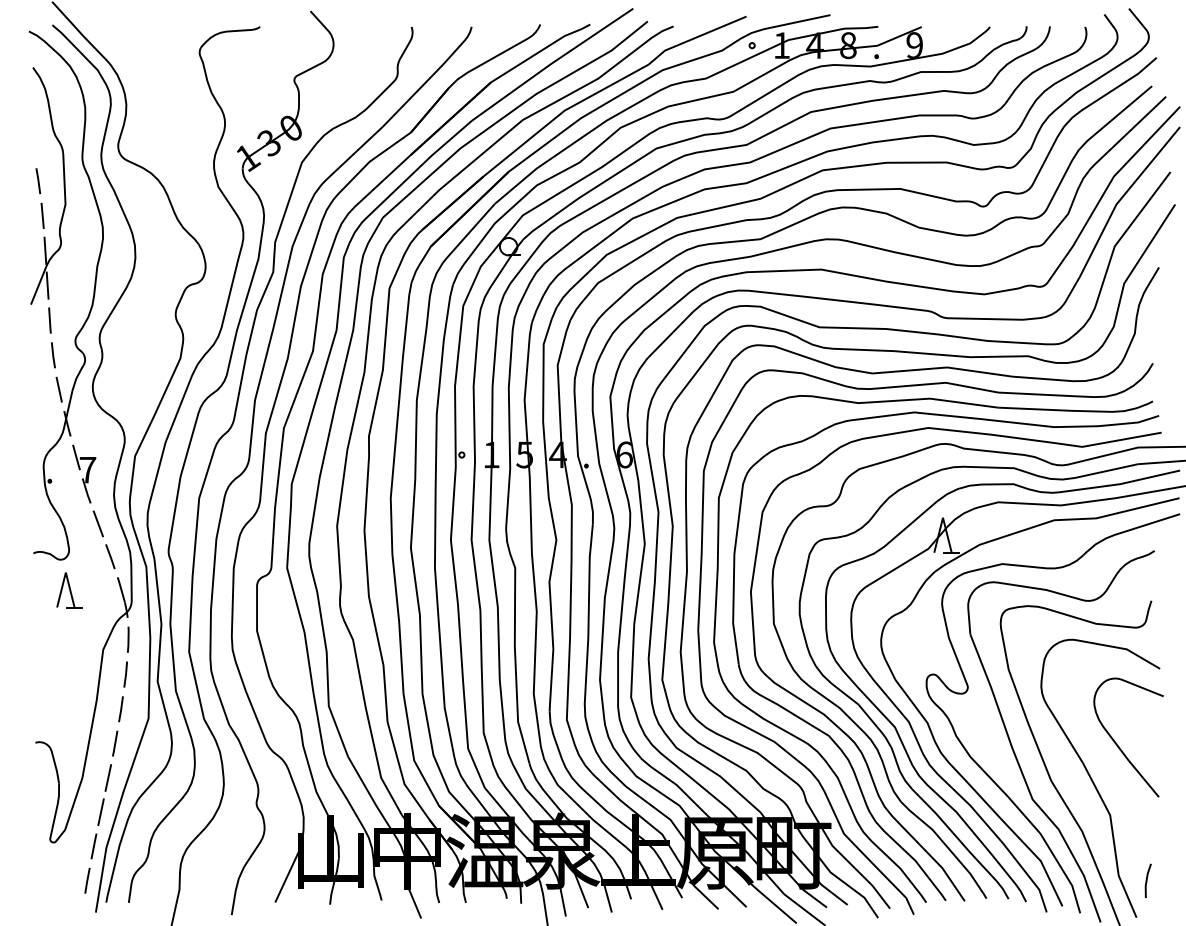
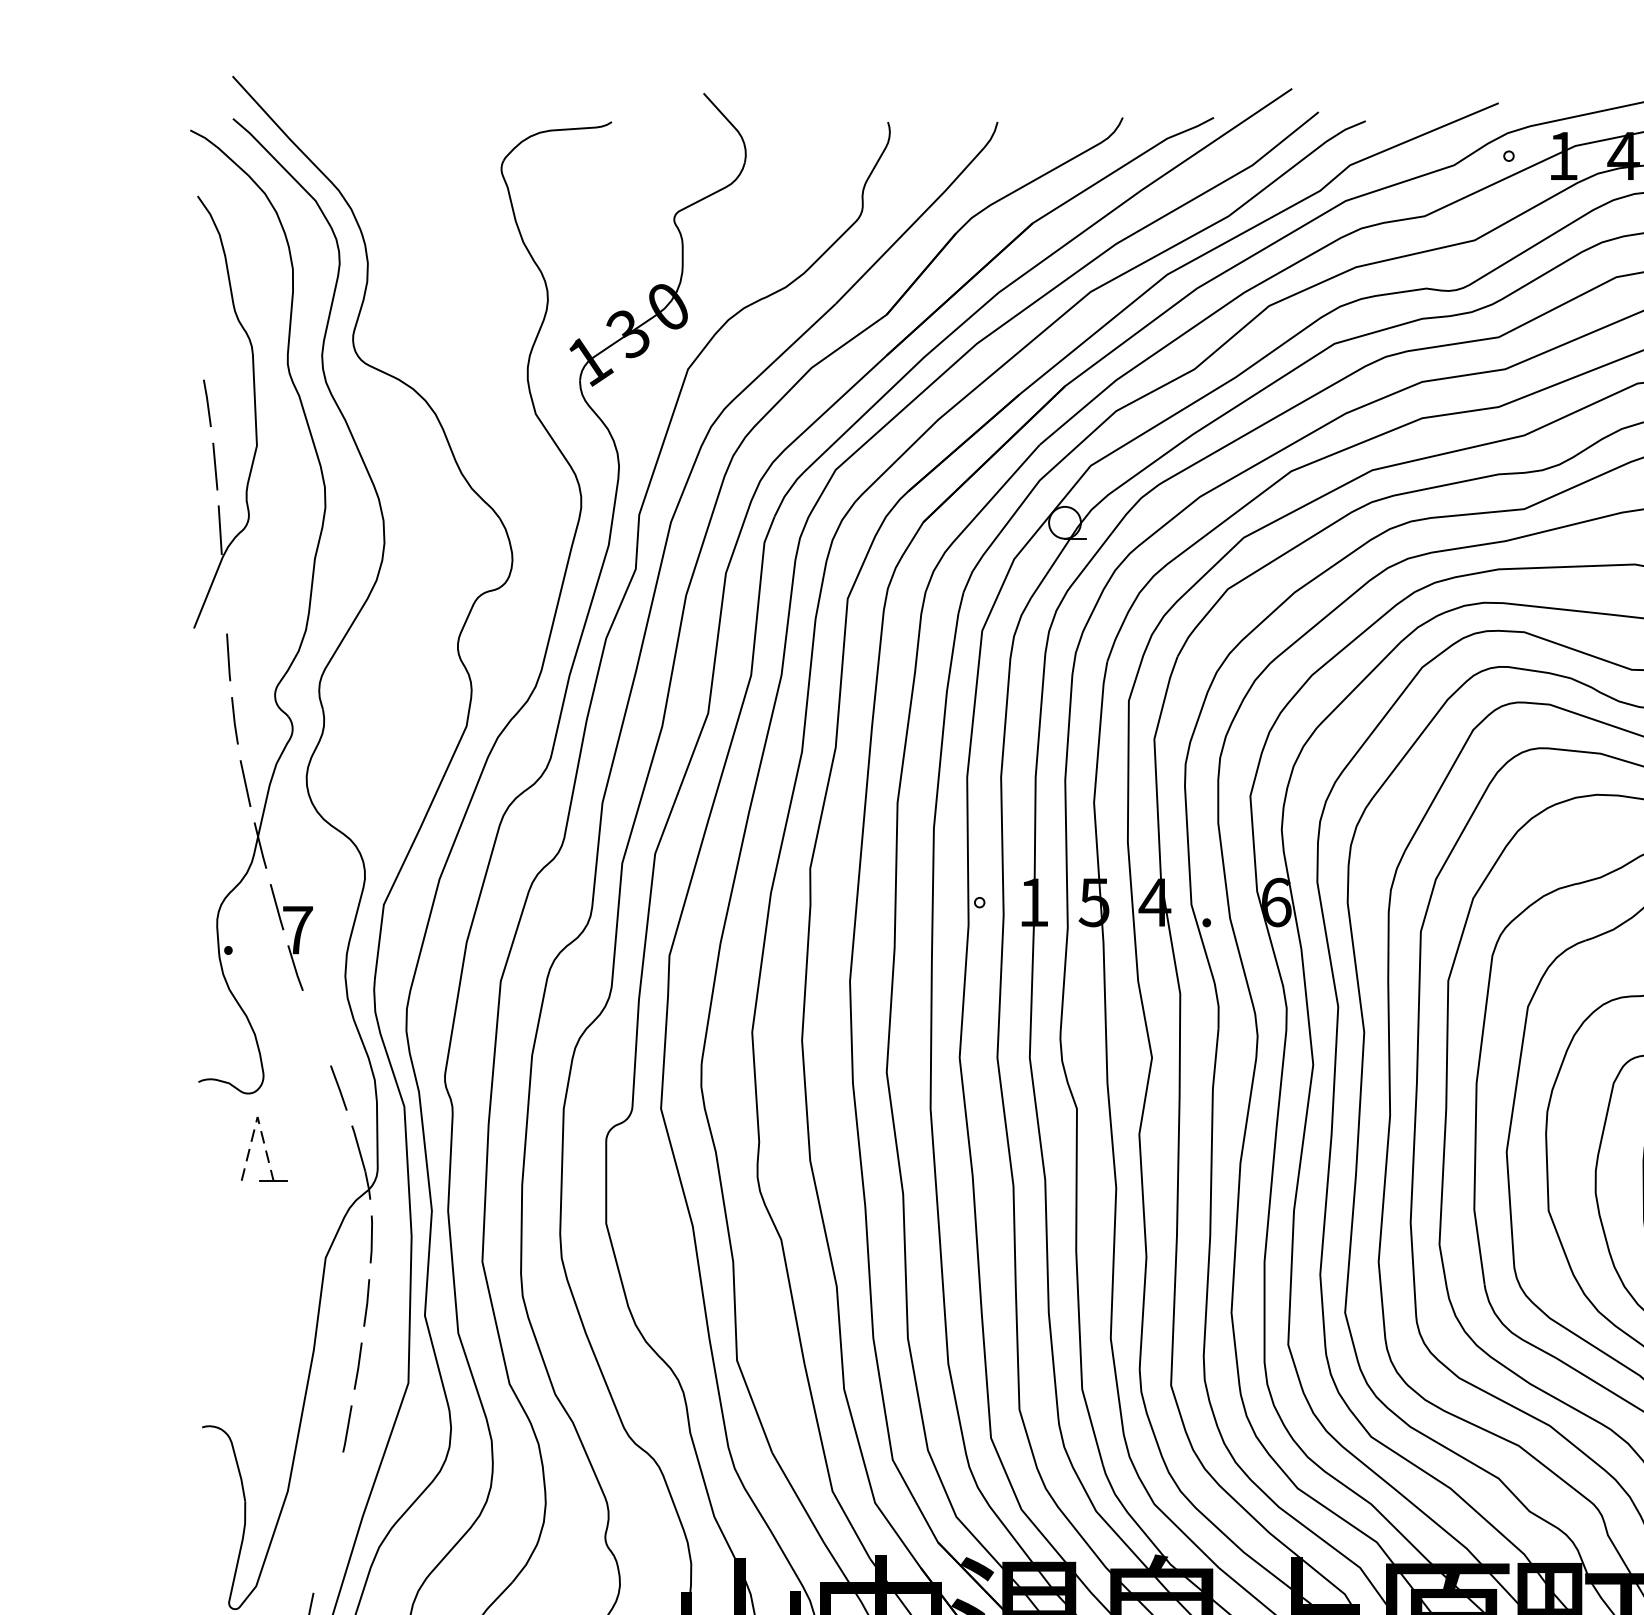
line: (47, 285) -> (224, 593), removed
line: (97, 523) -> (315, 1027), removed
line: (65, 572) -> (256, 1116), solid -> dashed
line: (108, 777) -> (335, 1490), removed
line: (100, 812) -> (320, 1554), removed

